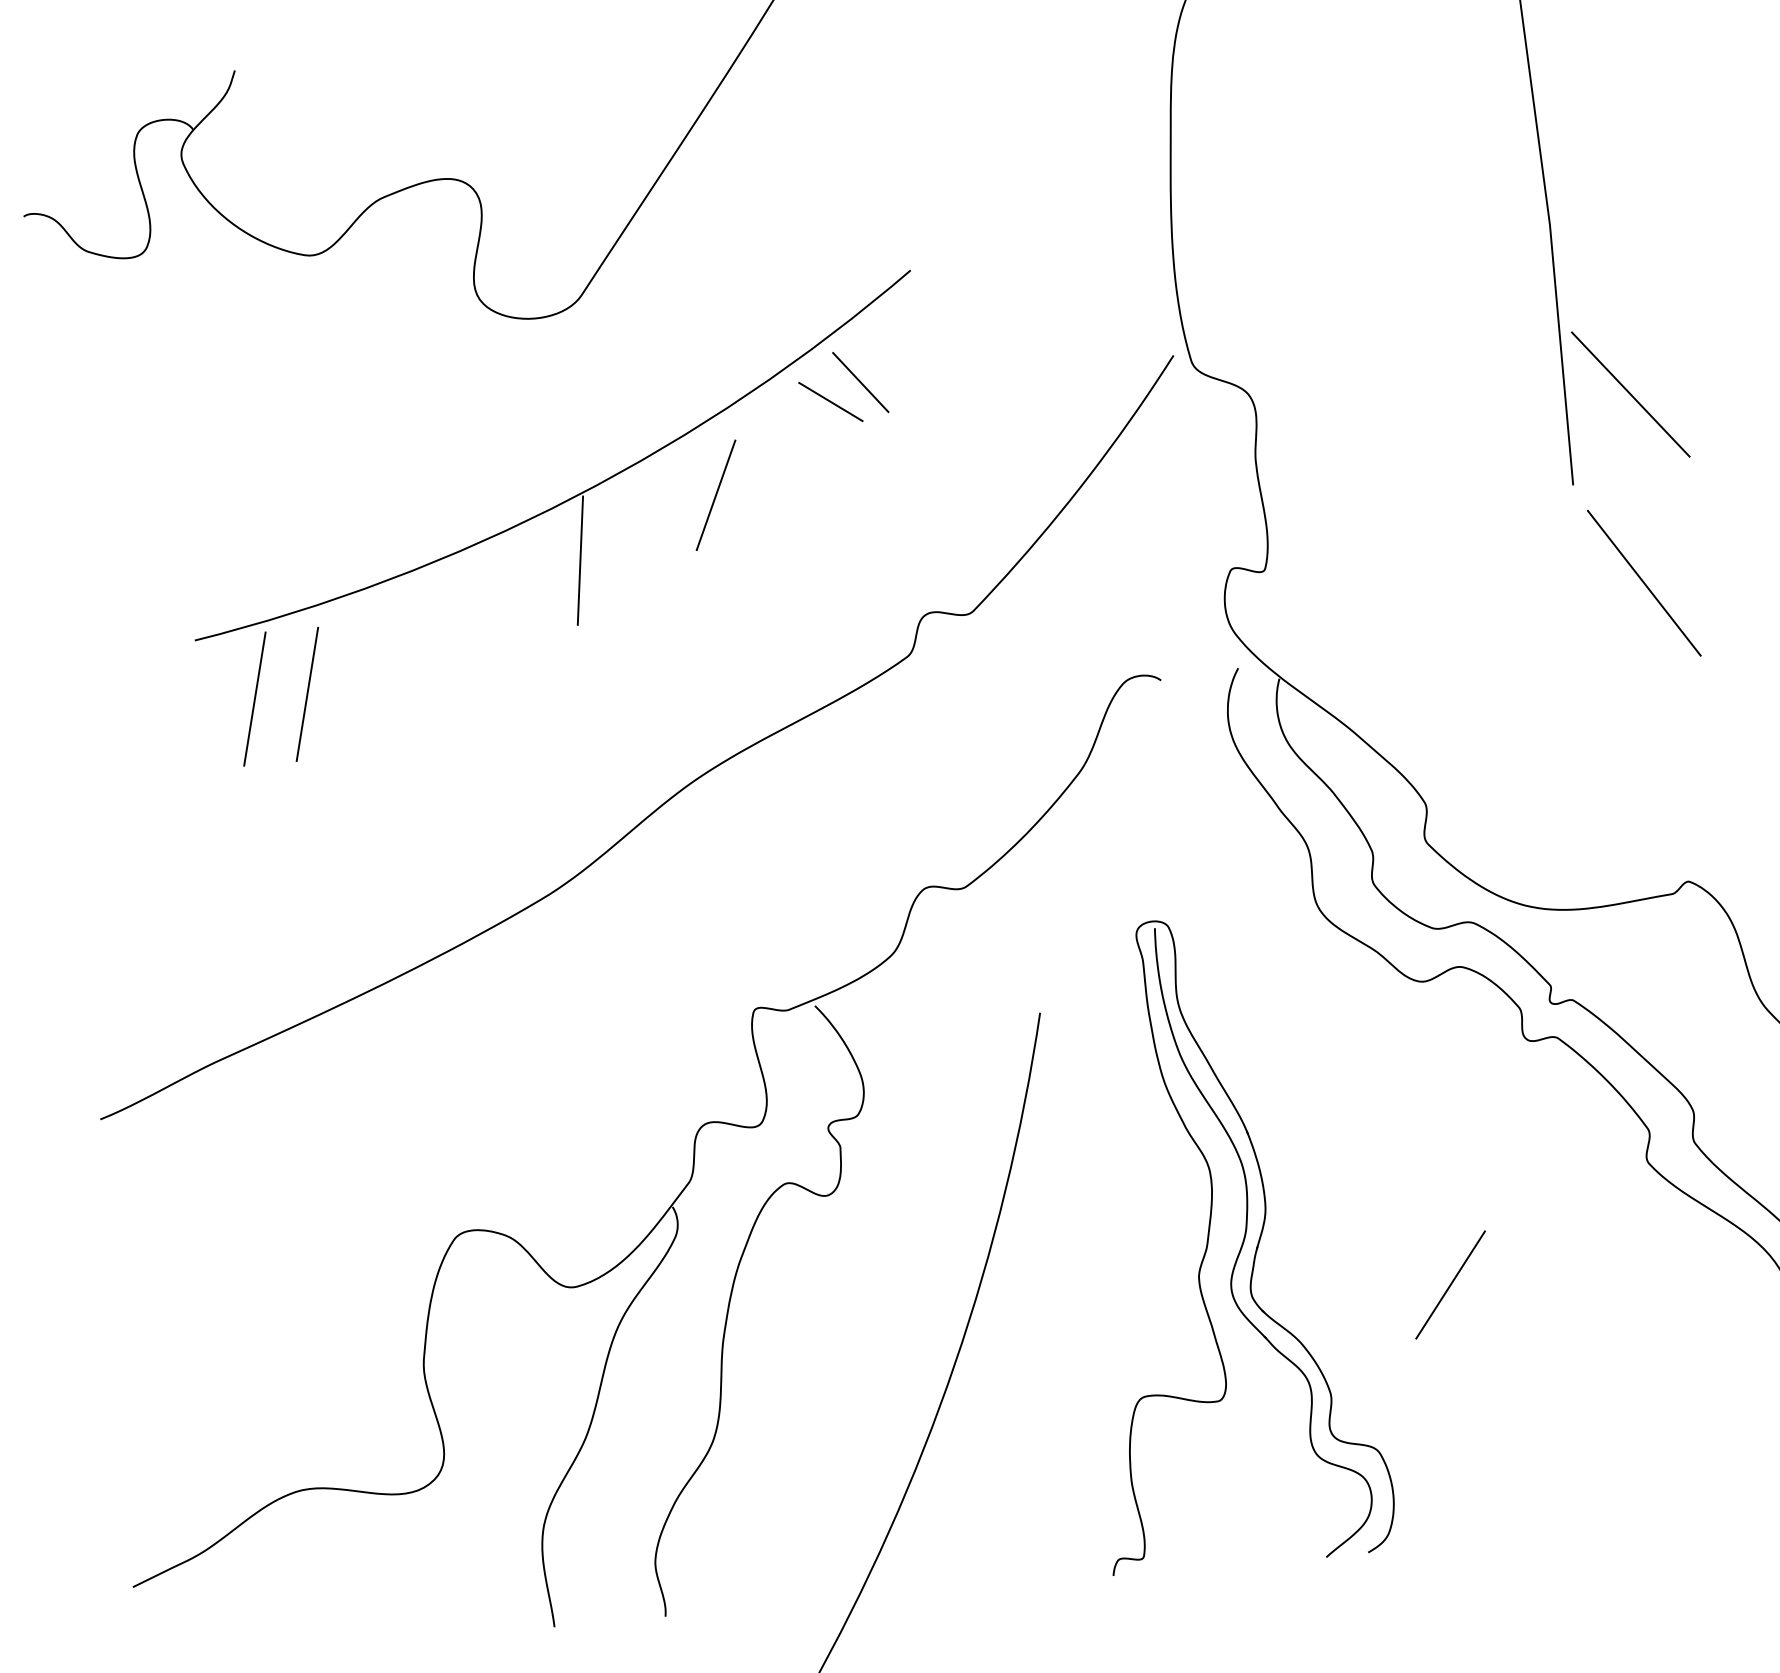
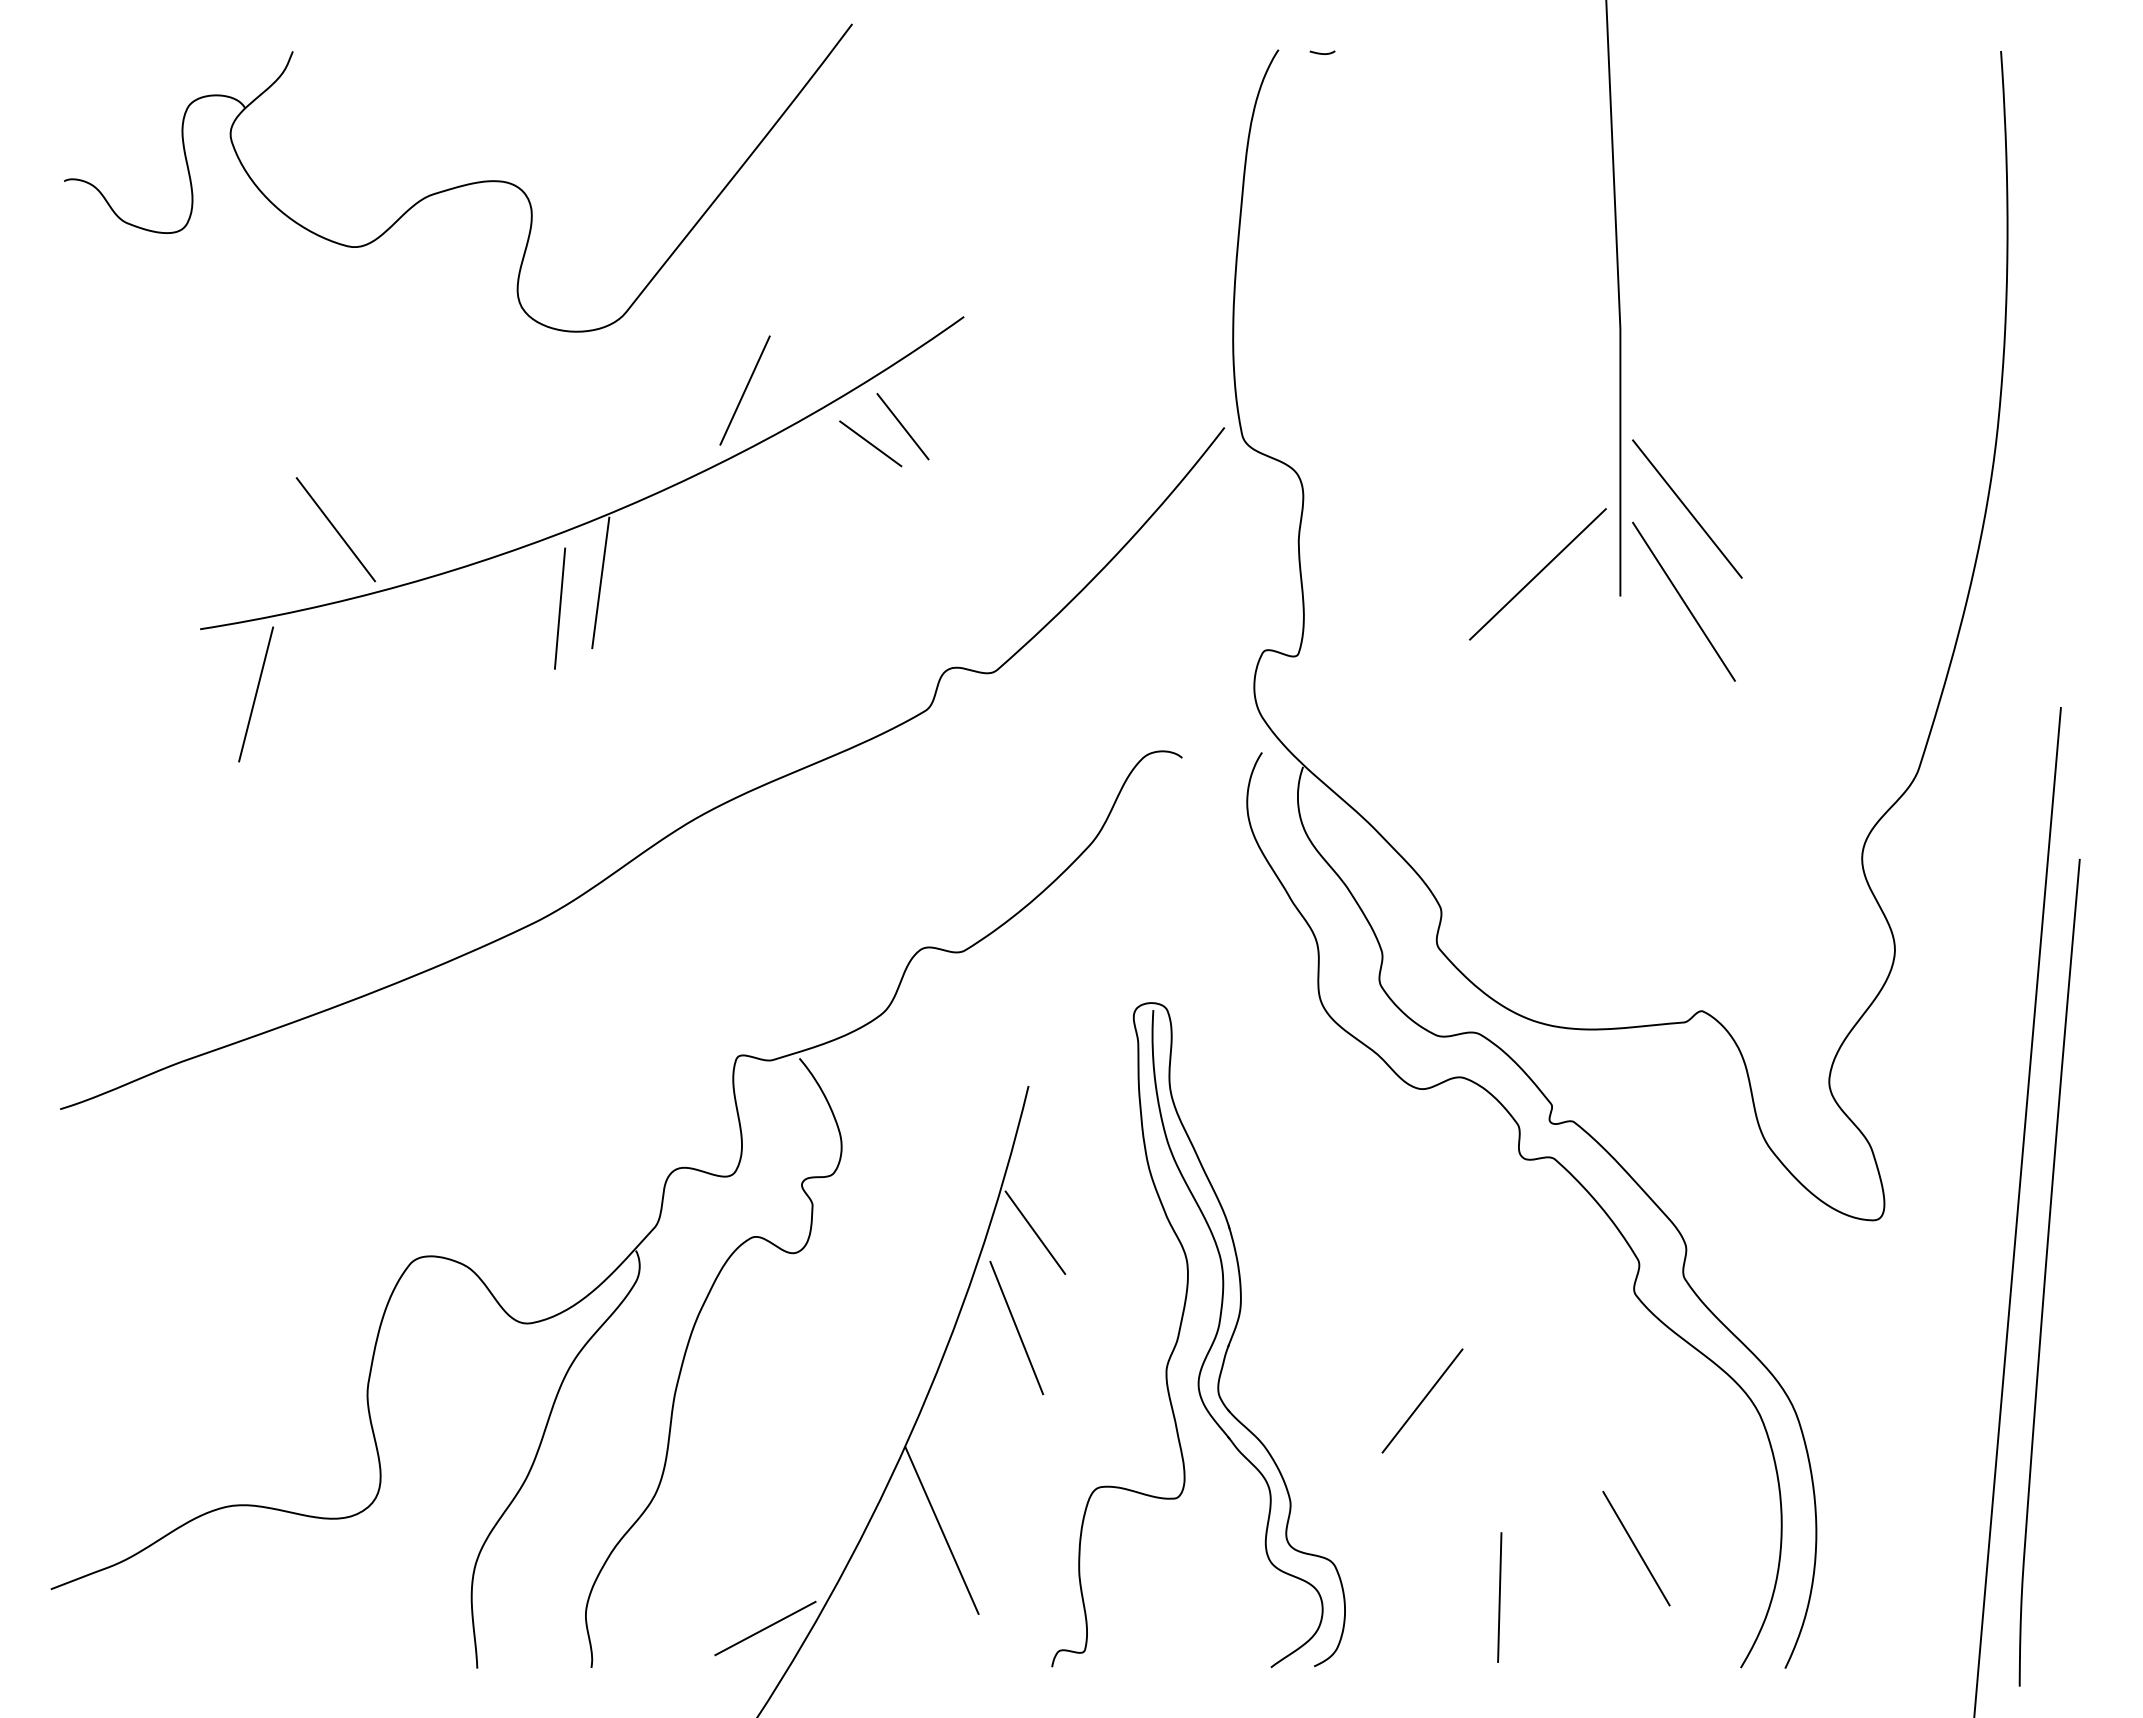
line: (1490, 471) -> (1537, 574), added
line: (715, 495) -> (744, 390), moved
line: (317, 531) -> (335, 529), added
line: (1643, 583) -> (1683, 601), moved
line: (543, 589) -> (560, 608), added
line: (306, 694) -> (309, 694), removed
line: (1059, 1154) -> (1035, 1232), added
line: (1049, 1248) -> (1016, 1327), added
line: (1671, 1409) -> (1636, 1548), added
line: (994, 1452) -> (941, 1530), added
line: (1542, 1469) -> (1499, 1597), added
line: (831, 1563) -> (765, 1628), added

